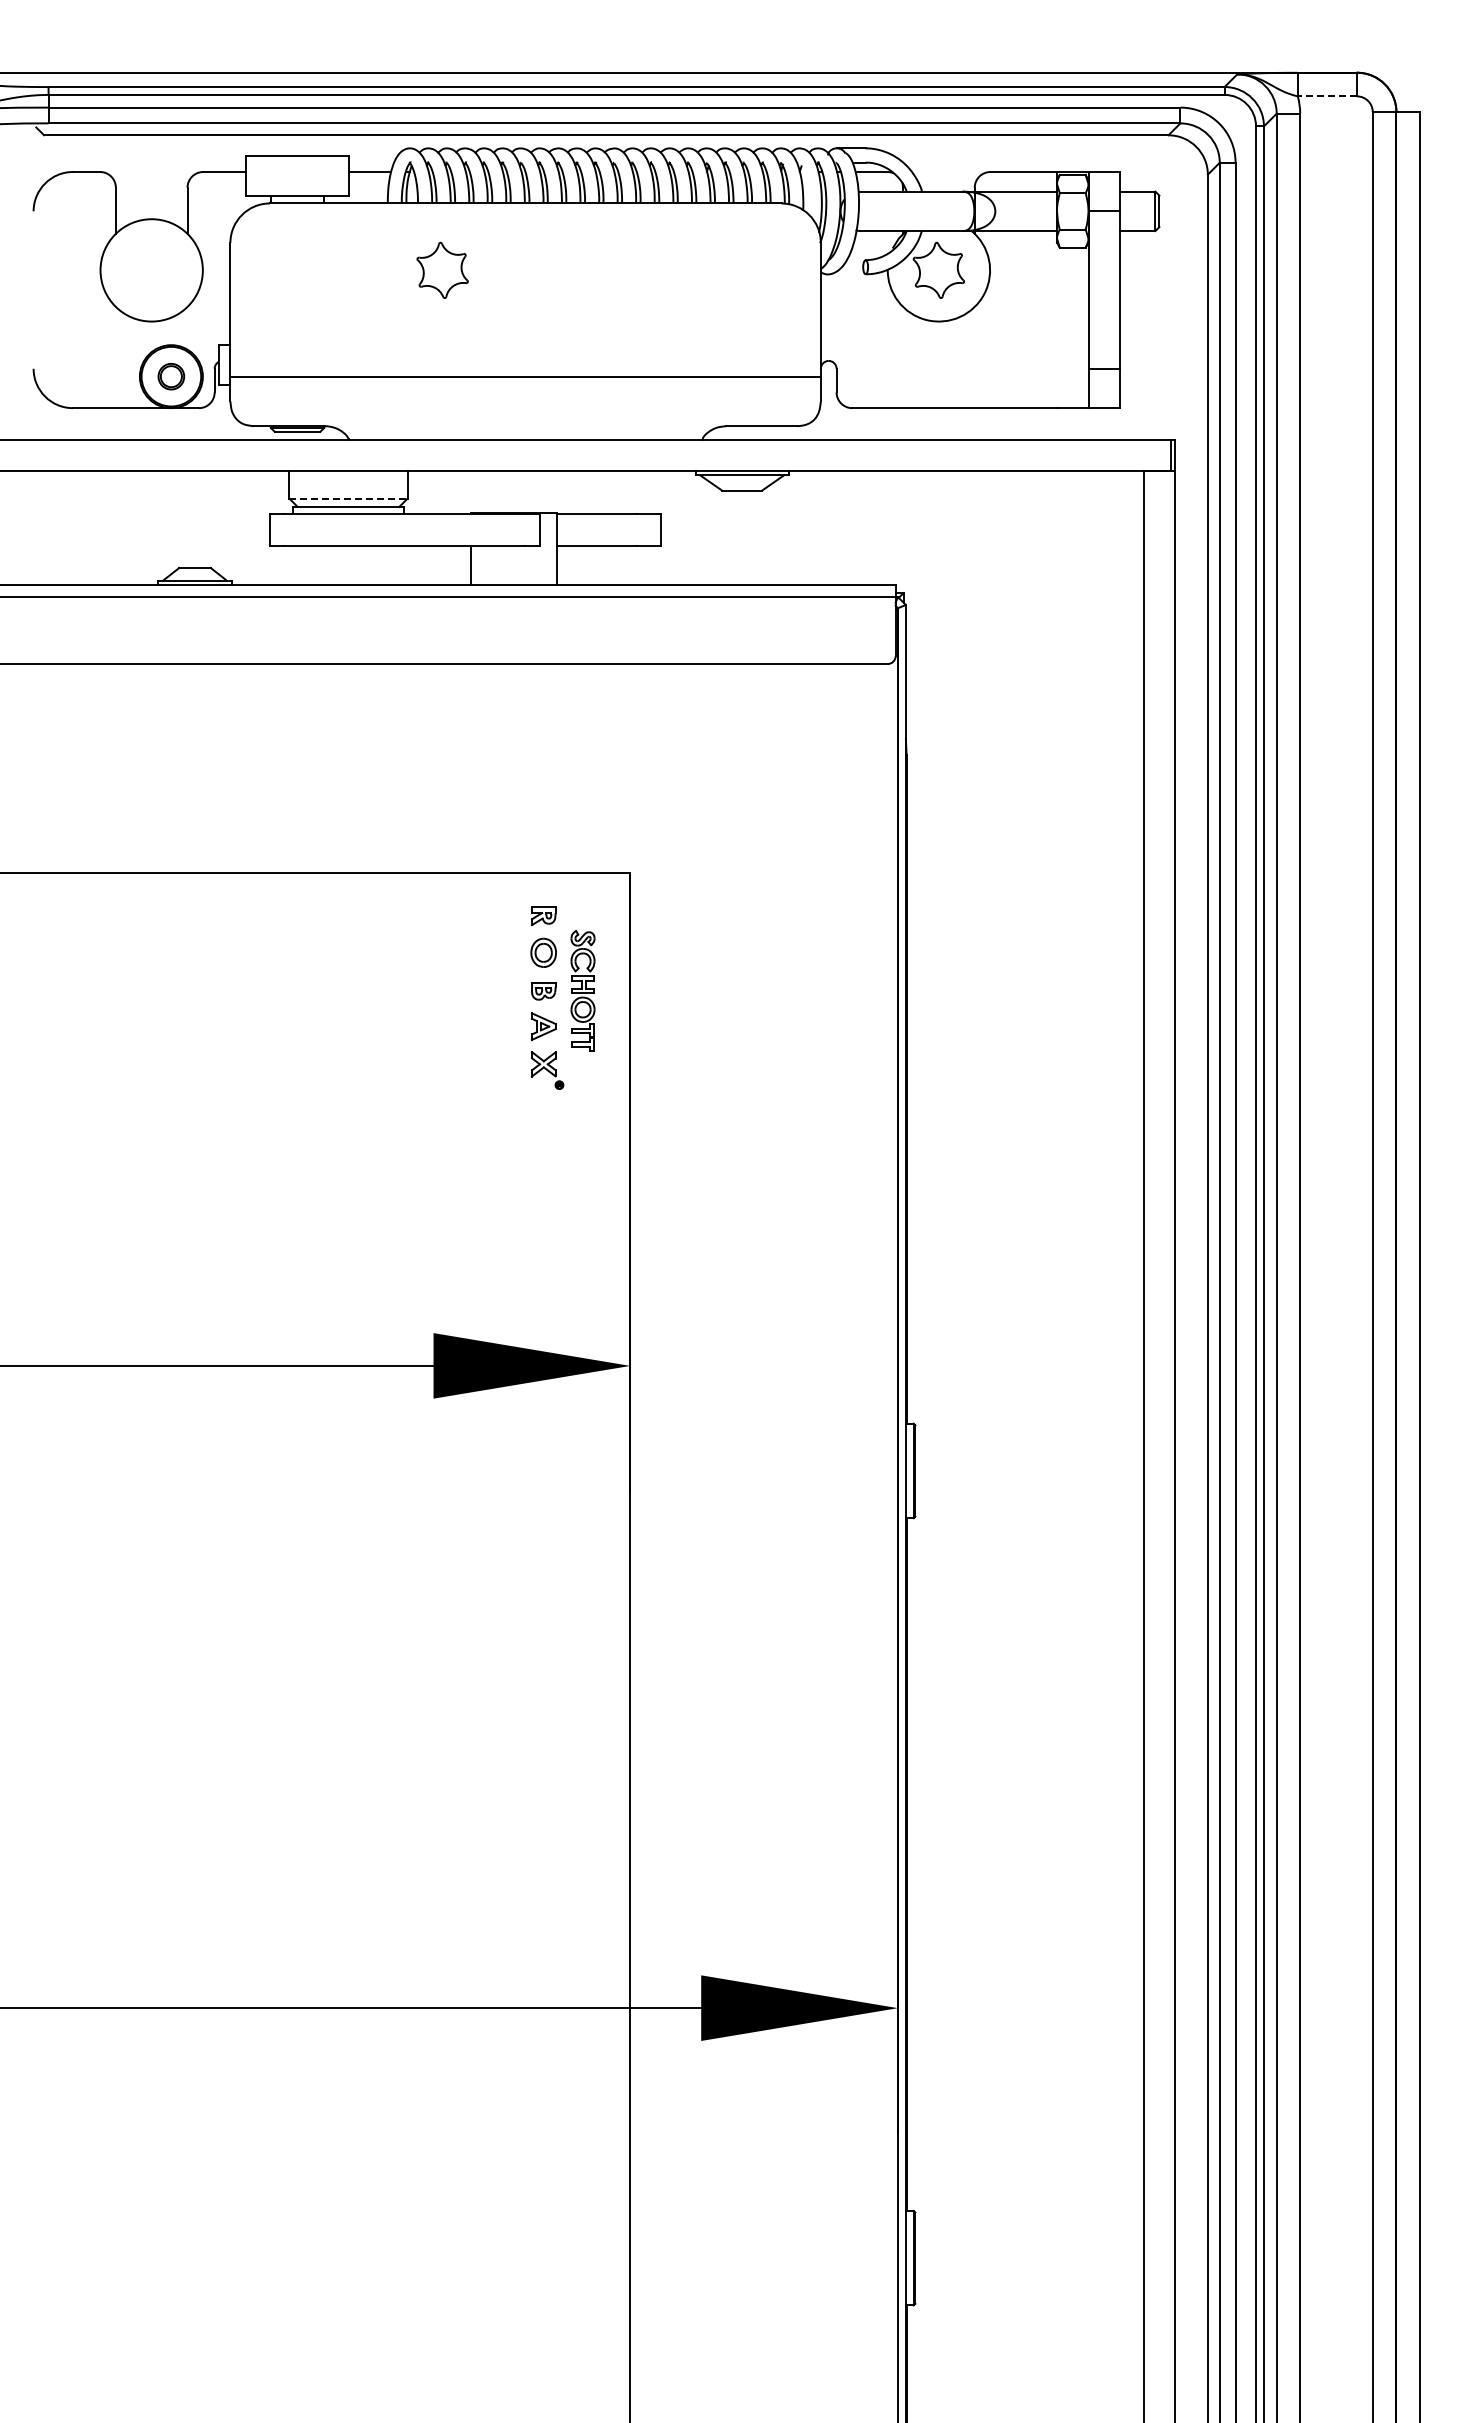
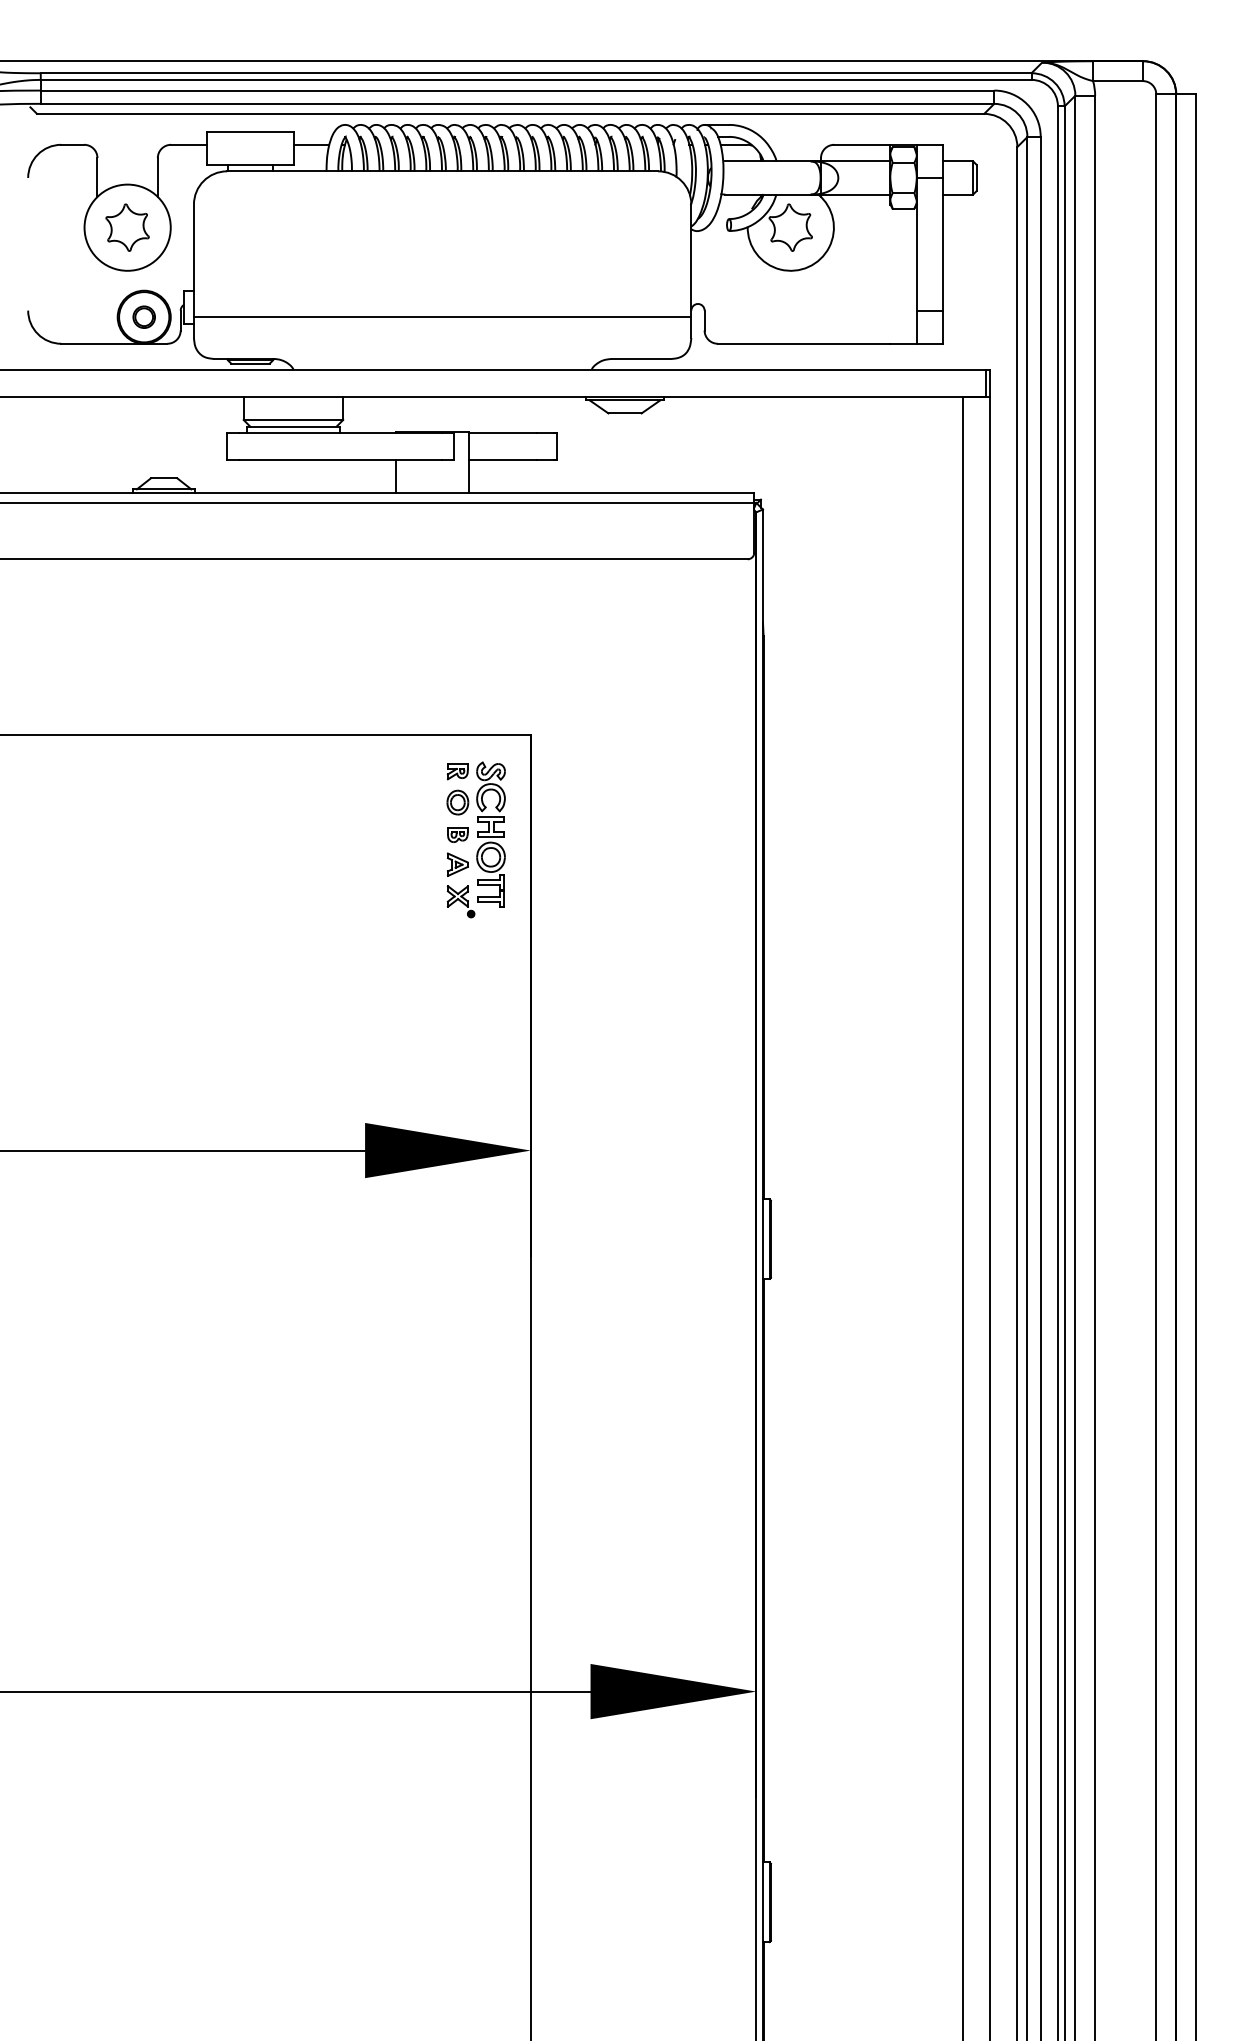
line: (1327, 96) -> (1118, 81), dashed -> solid
part: (442, 269) -> (127, 226), moved
line: (349, 498) -> (294, 419), dashed -> solid
part: (582, 990) -> (490, 834), size x1.43

